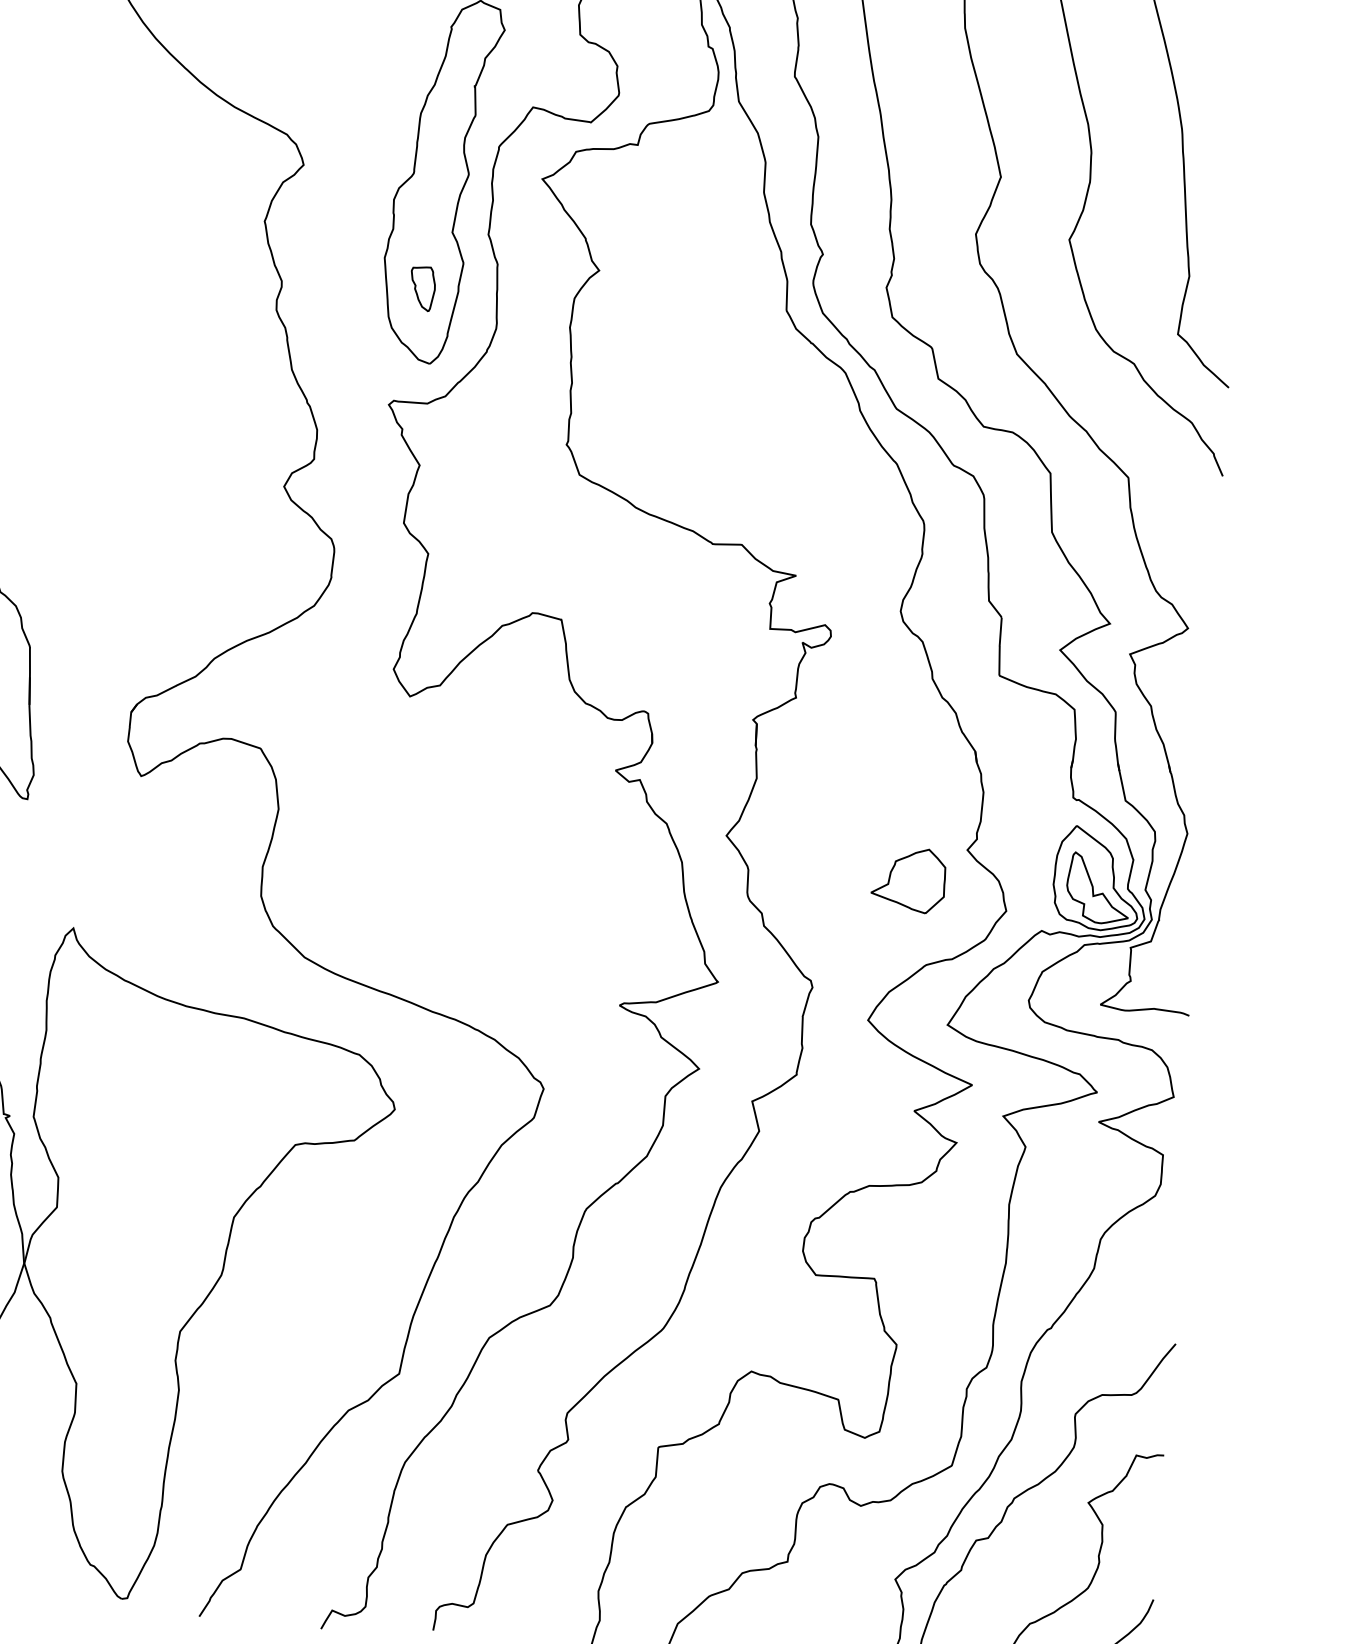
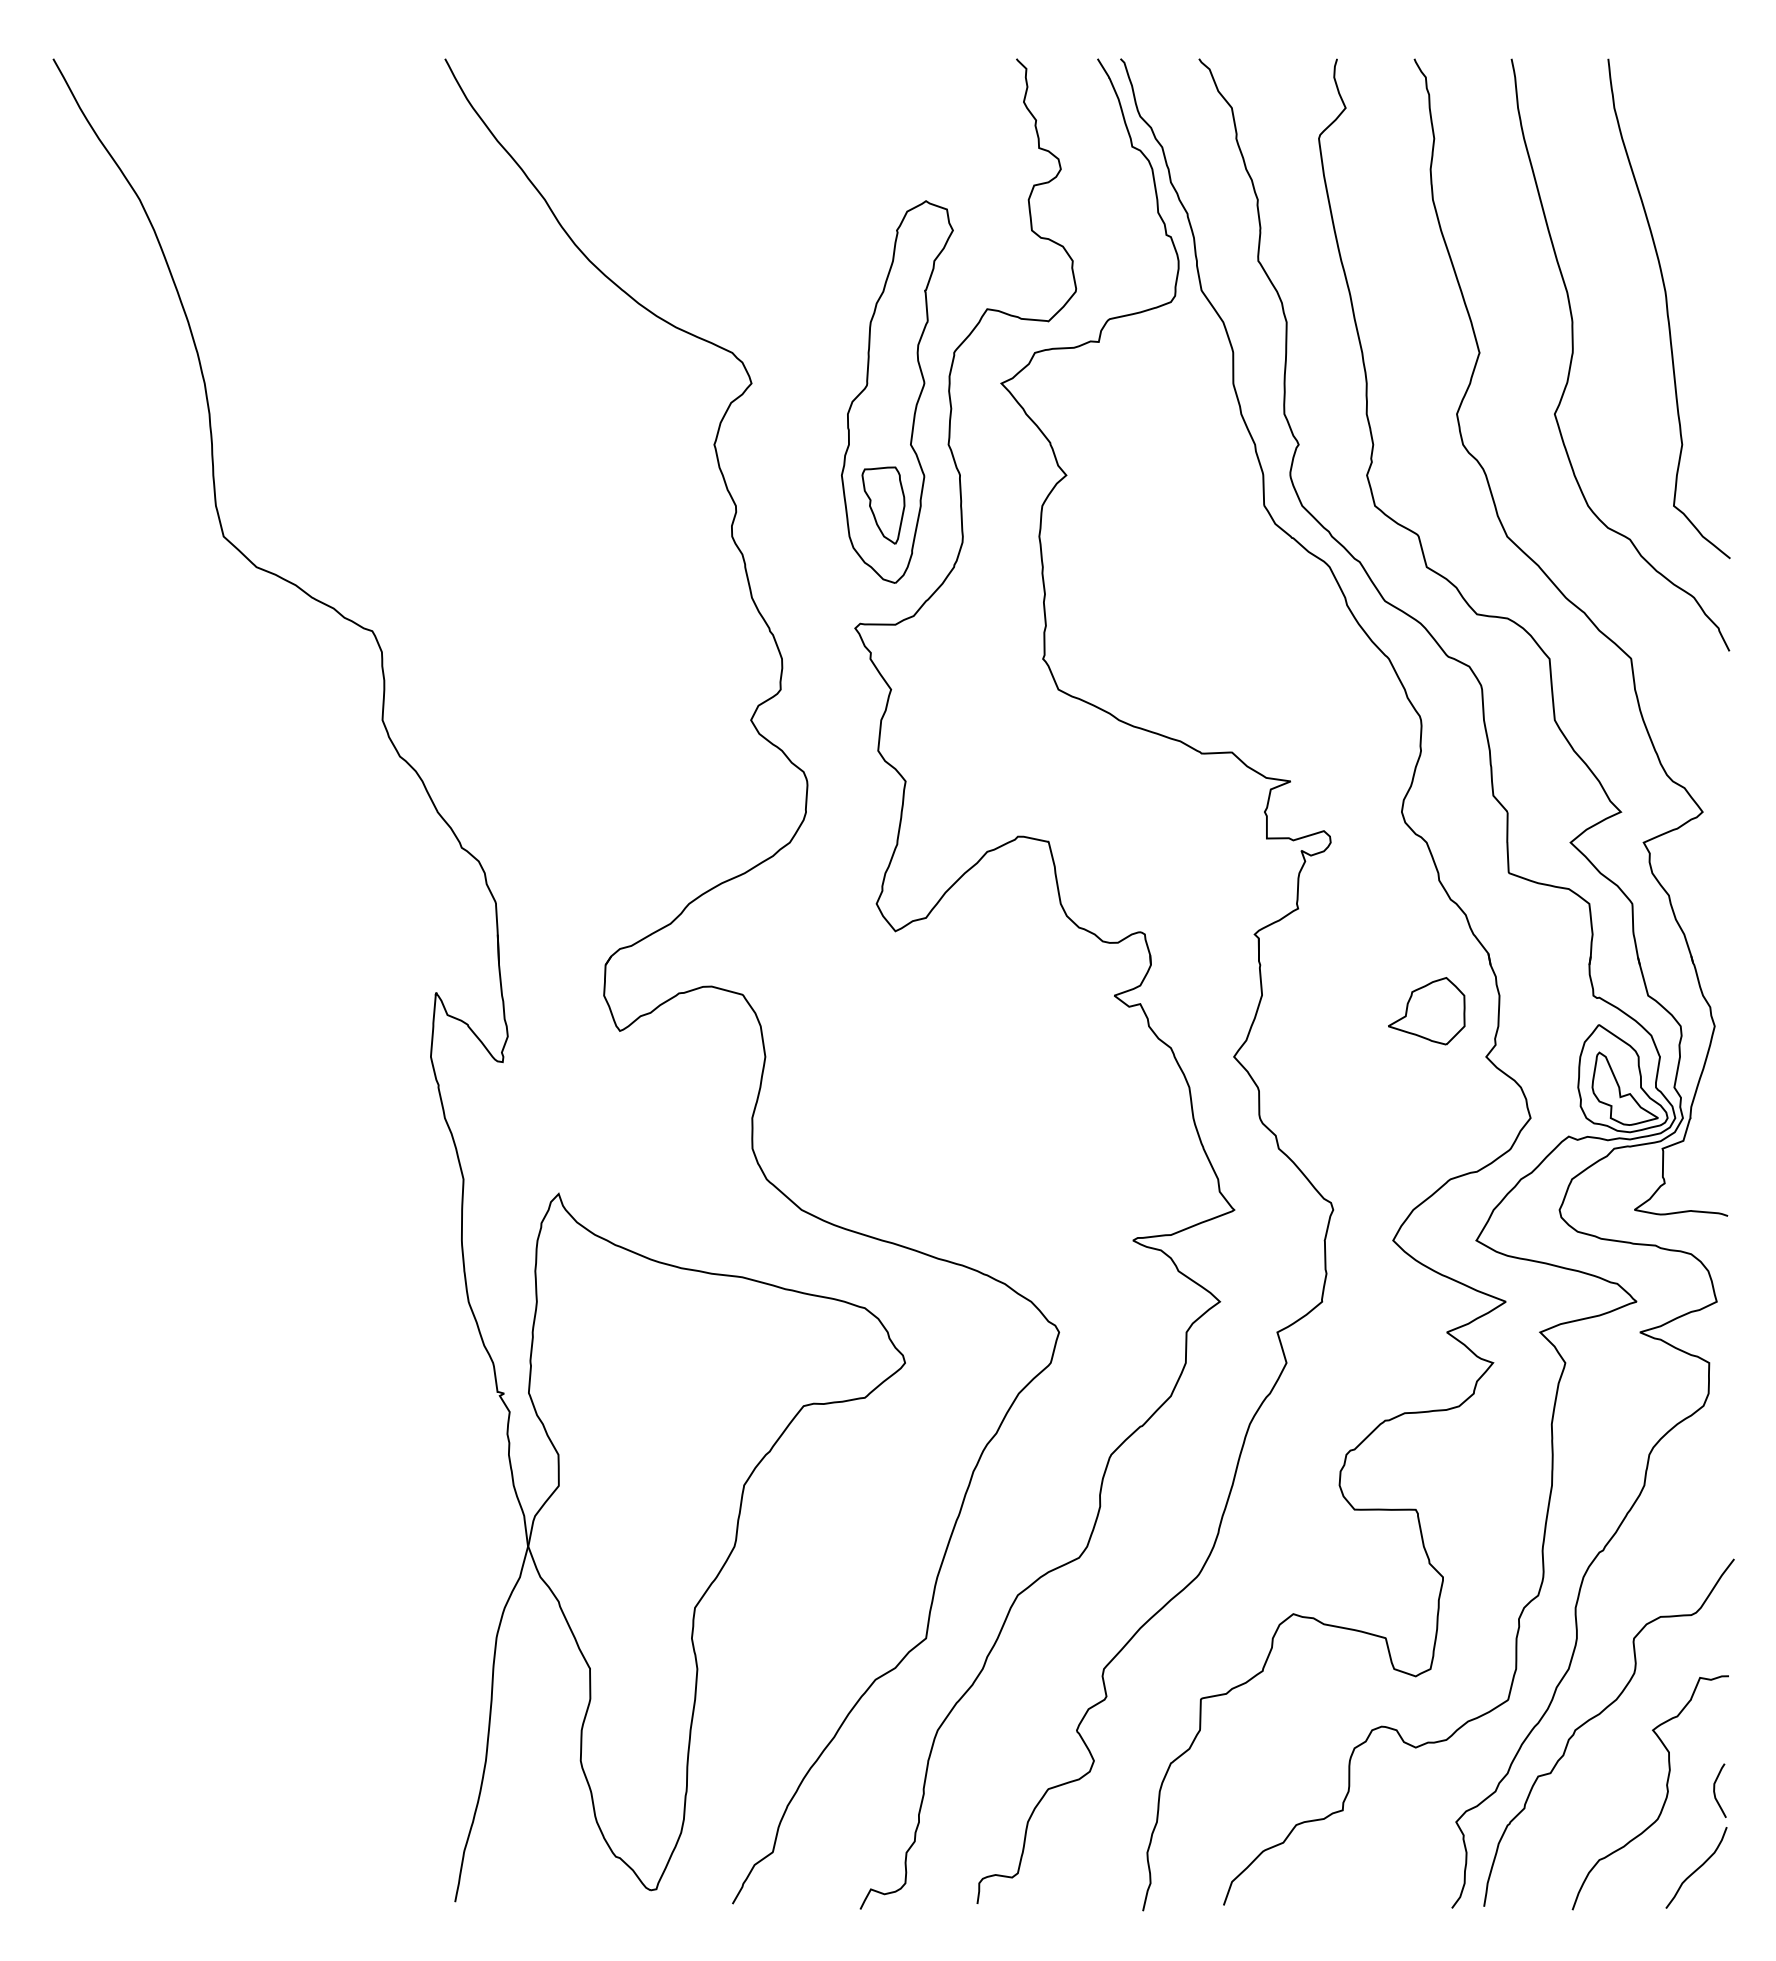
part: (422, 289) -> (883, 505), size x1.67
part: (908, 880) -> (1426, 1011), moved
curve: (1144, 1562) -> (1715, 1788), added

